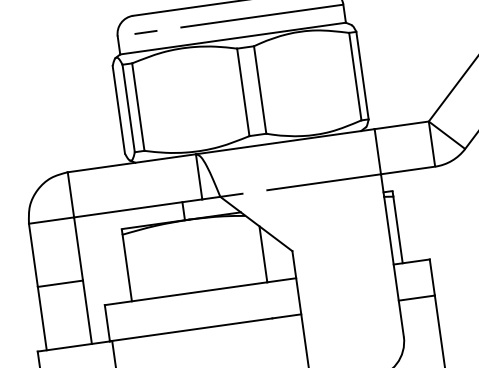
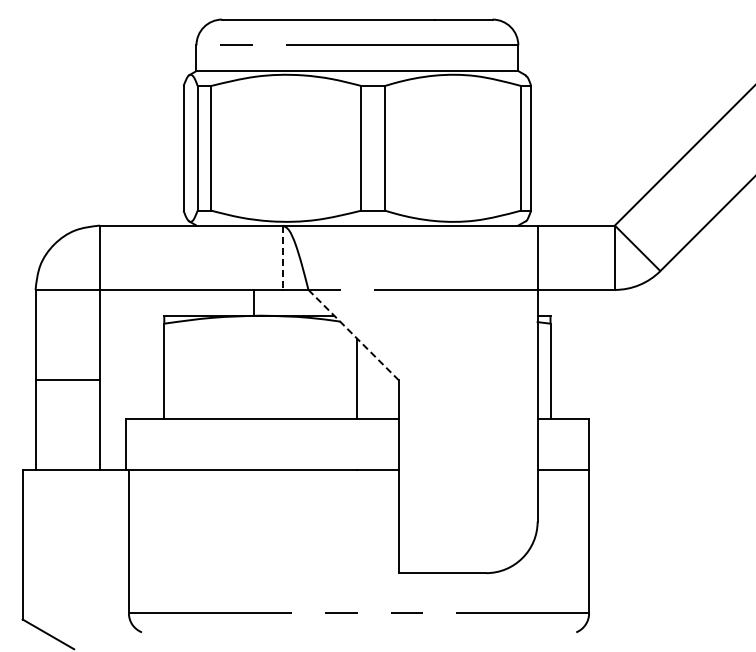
line: (199, 177) -> (282, 258), solid -> dashed
line: (256, 224) -> (353, 335), solid -> dashed

